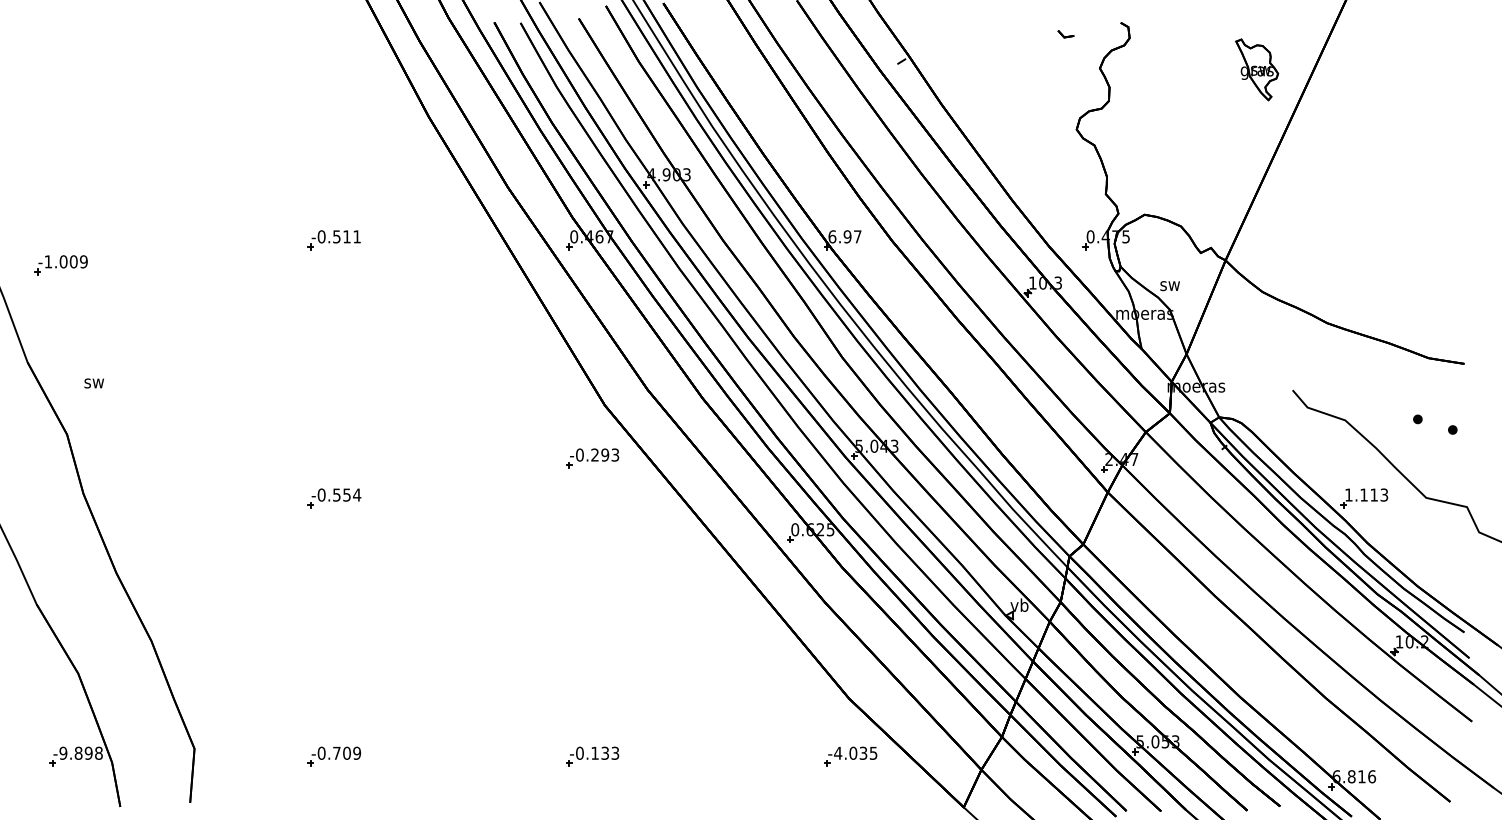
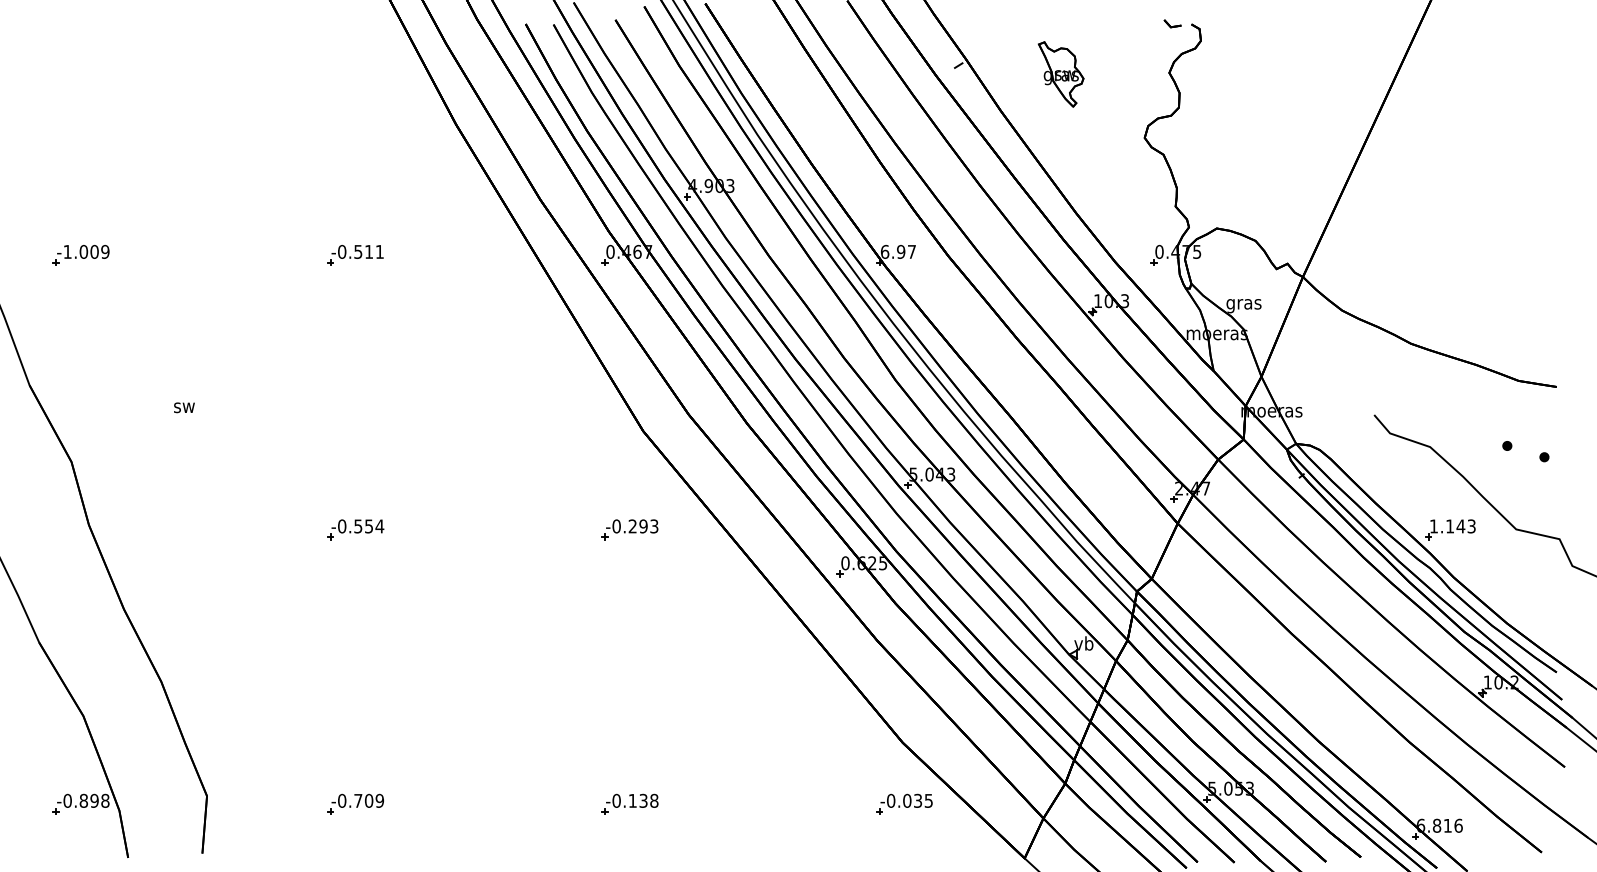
part: (1065, 34) -> (1172, 24), moved
part: (1257, 69) -> (1061, 74), moved
part: (60, 265) -> (80, 255), moved
text: (1169, 287) -> (1243, 305), sw -> gras
text: (93, 383) -> (183, 407), moved
part: (592, 458) -> (630, 530), moved
text: (1374, 494) -> (1461, 525), 1.113 -> 1.143
text: (615, 752) -> (654, 800), -0.133 -> -0.138
text: (838, 752) -> (891, 800), -4.035 -> -0.035
text: (63, 753) -> (67, 801), -9.898 -> -0.898

